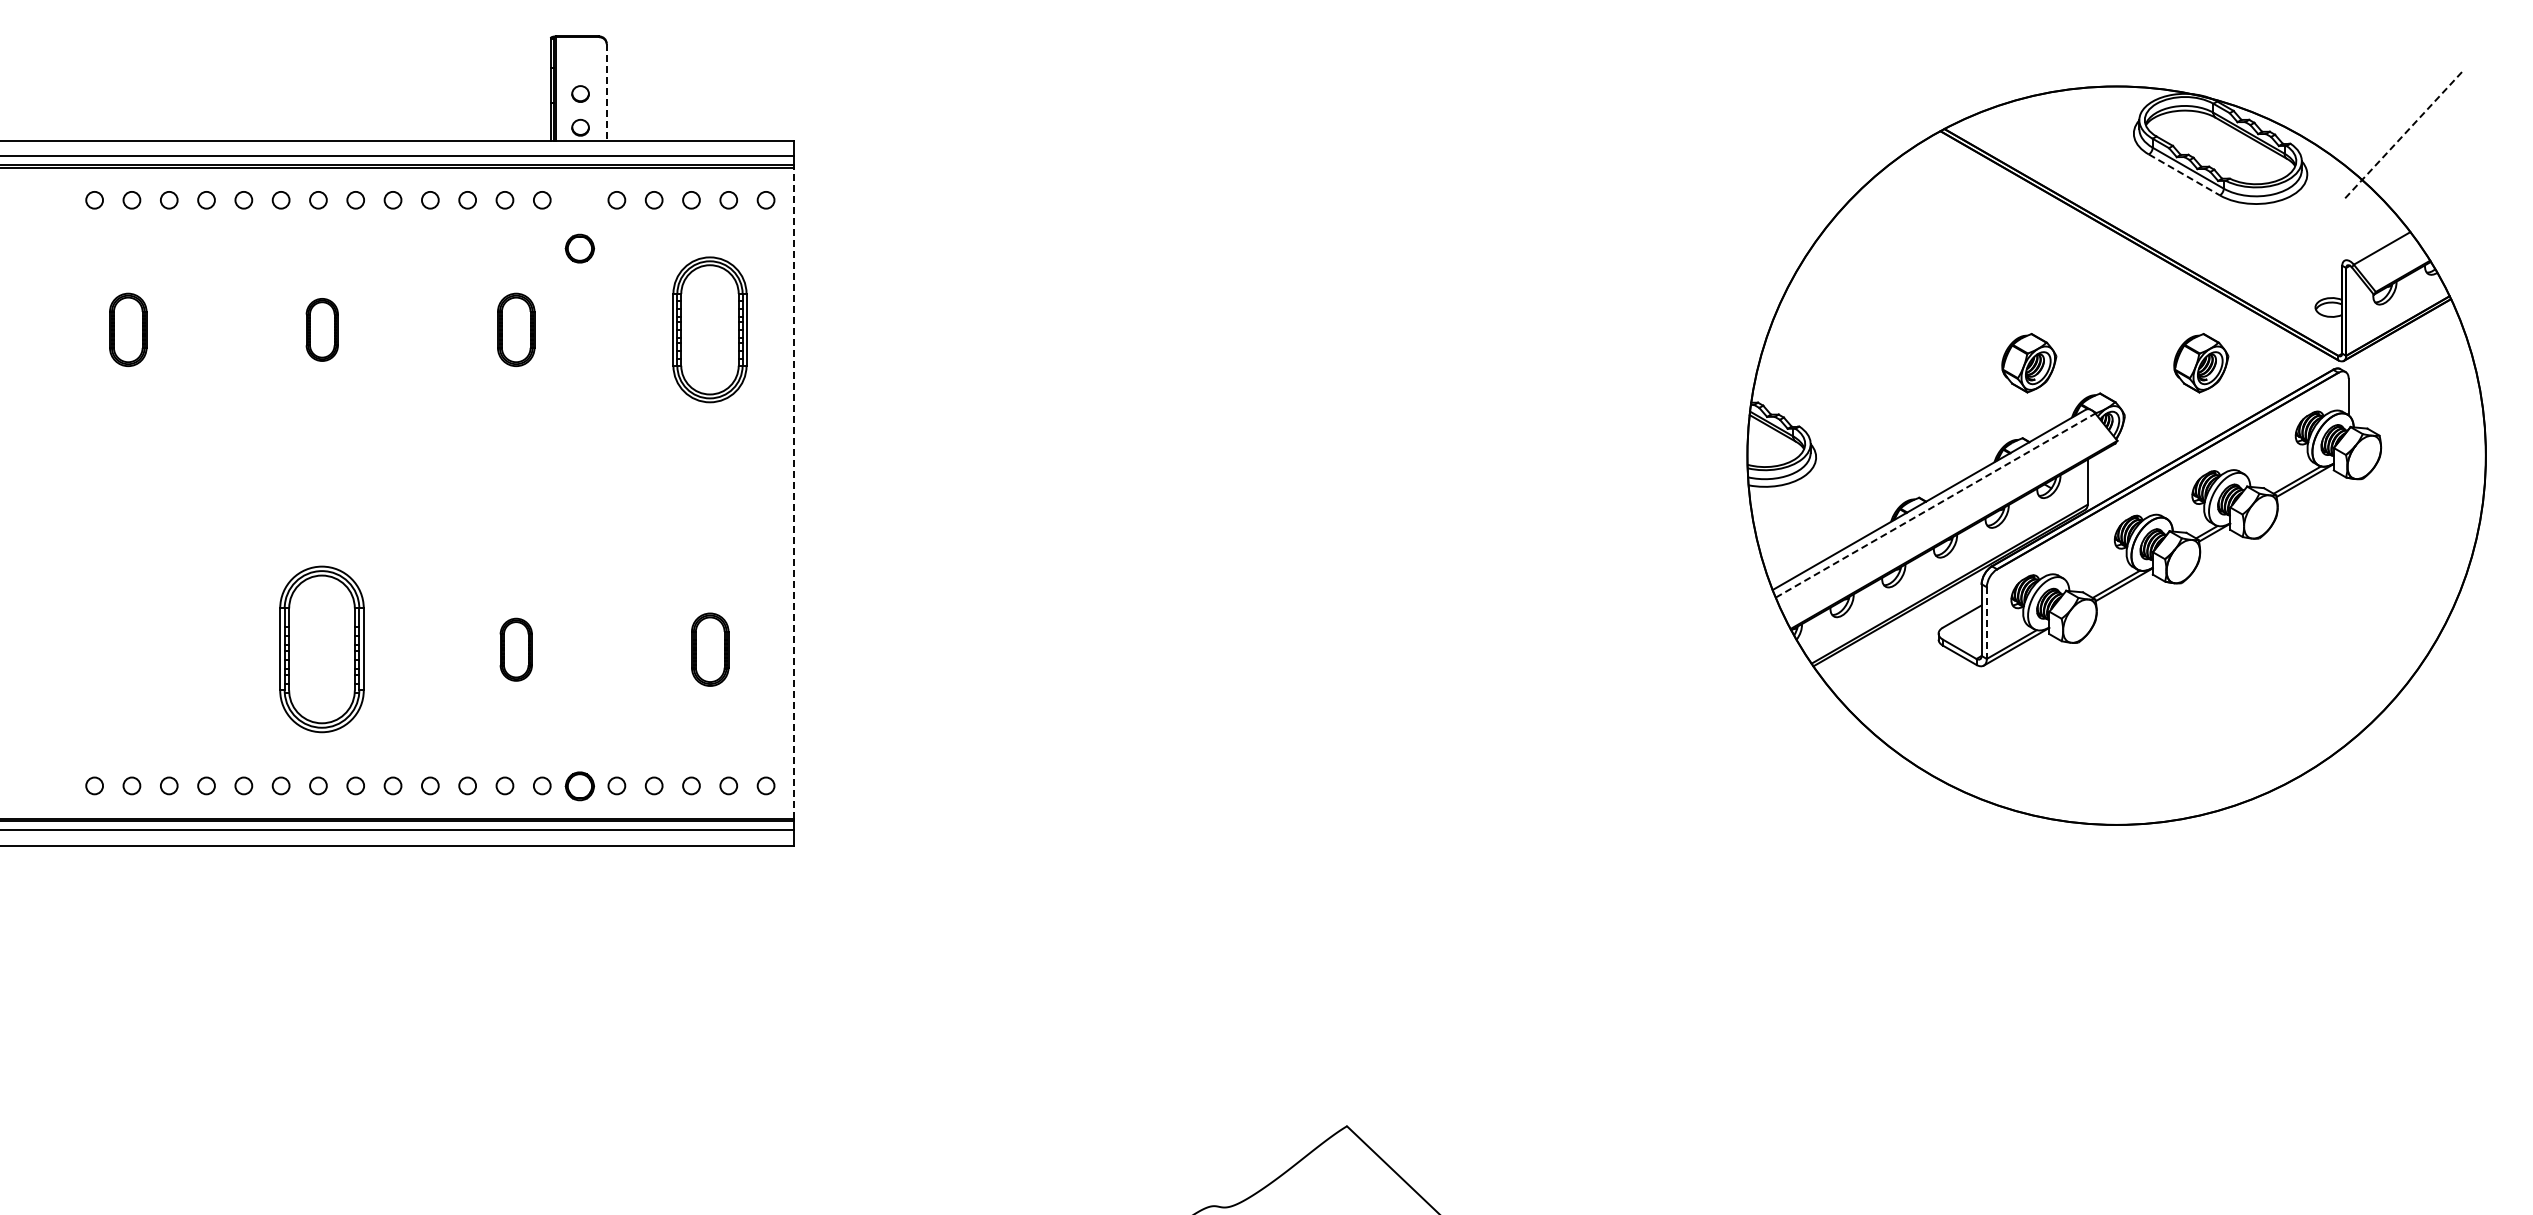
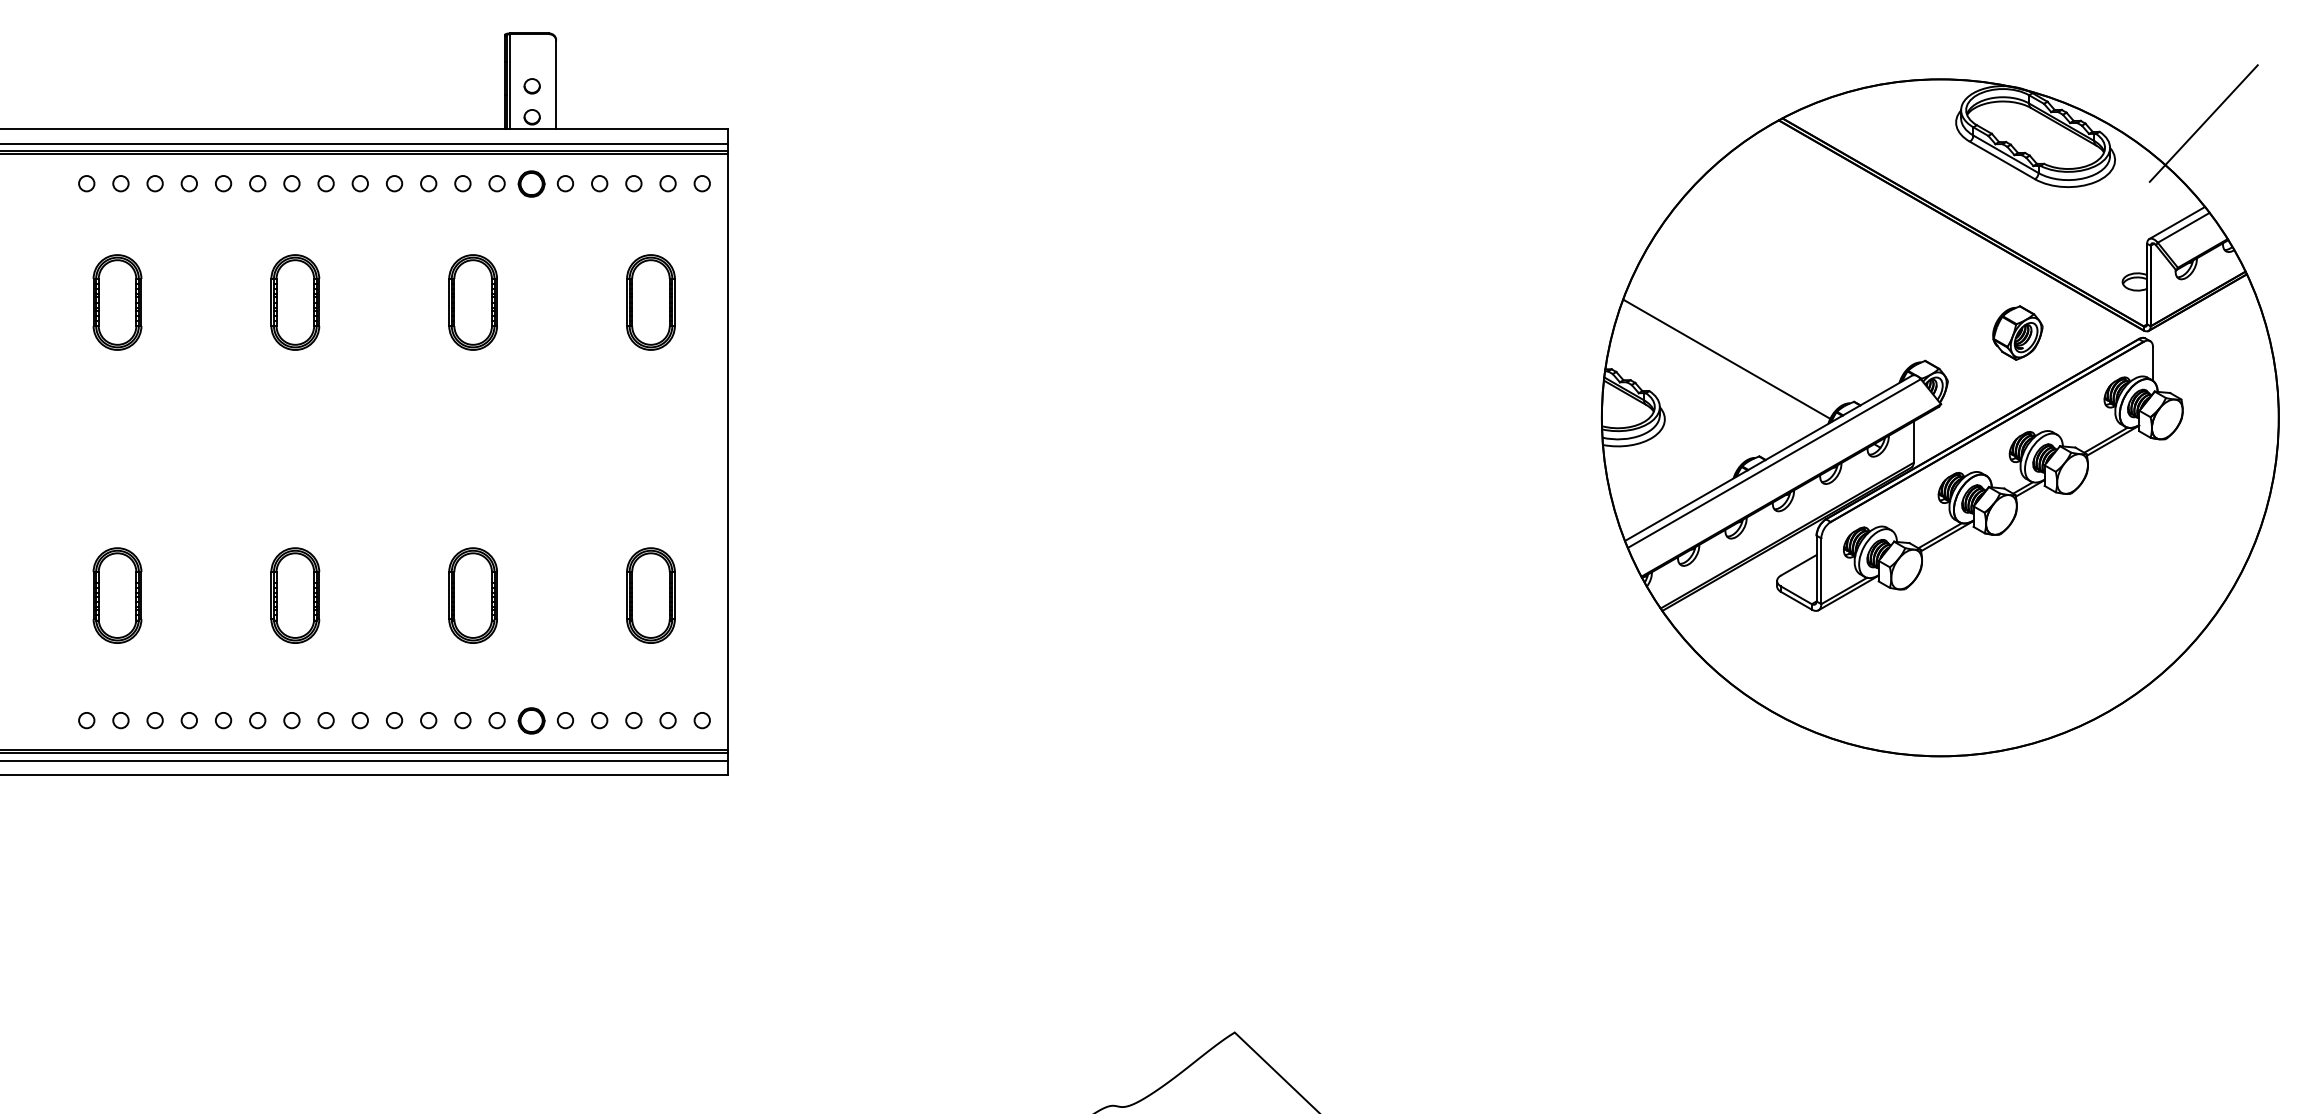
line: (606, 92) -> (555, 84), dashed -> solid
line: (2404, 134) -> (2204, 123), dashed -> solid
line: (2184, 175) -> (2002, 160), dashed -> solid
line: (2374, 242) -> (2176, 222), added
part: (579, 248) -> (531, 183), moved
part: (128, 329) -> (117, 302), size x1.43
part: (322, 329) -> (295, 302), size x1.67
part: (516, 329) -> (473, 302), size x1.43
part: (710, 329) -> (651, 302), size x0.71
part: (2029, 363) -> (1860, 333), removed
line: (1883, 391) -> (1726, 358), added
line: (794, 492) -> (728, 451), dashed -> solid
line: (1936, 505) -> (1775, 463), dashed -> solid
line: (1986, 623) -> (1821, 571), dashed -> solid
part: (128, 649) -> (117, 595), added
part: (322, 649) -> (295, 595), size x0.62
part: (516, 649) -> (473, 595), size x1.67
part: (710, 649) -> (651, 595), size x1.43

